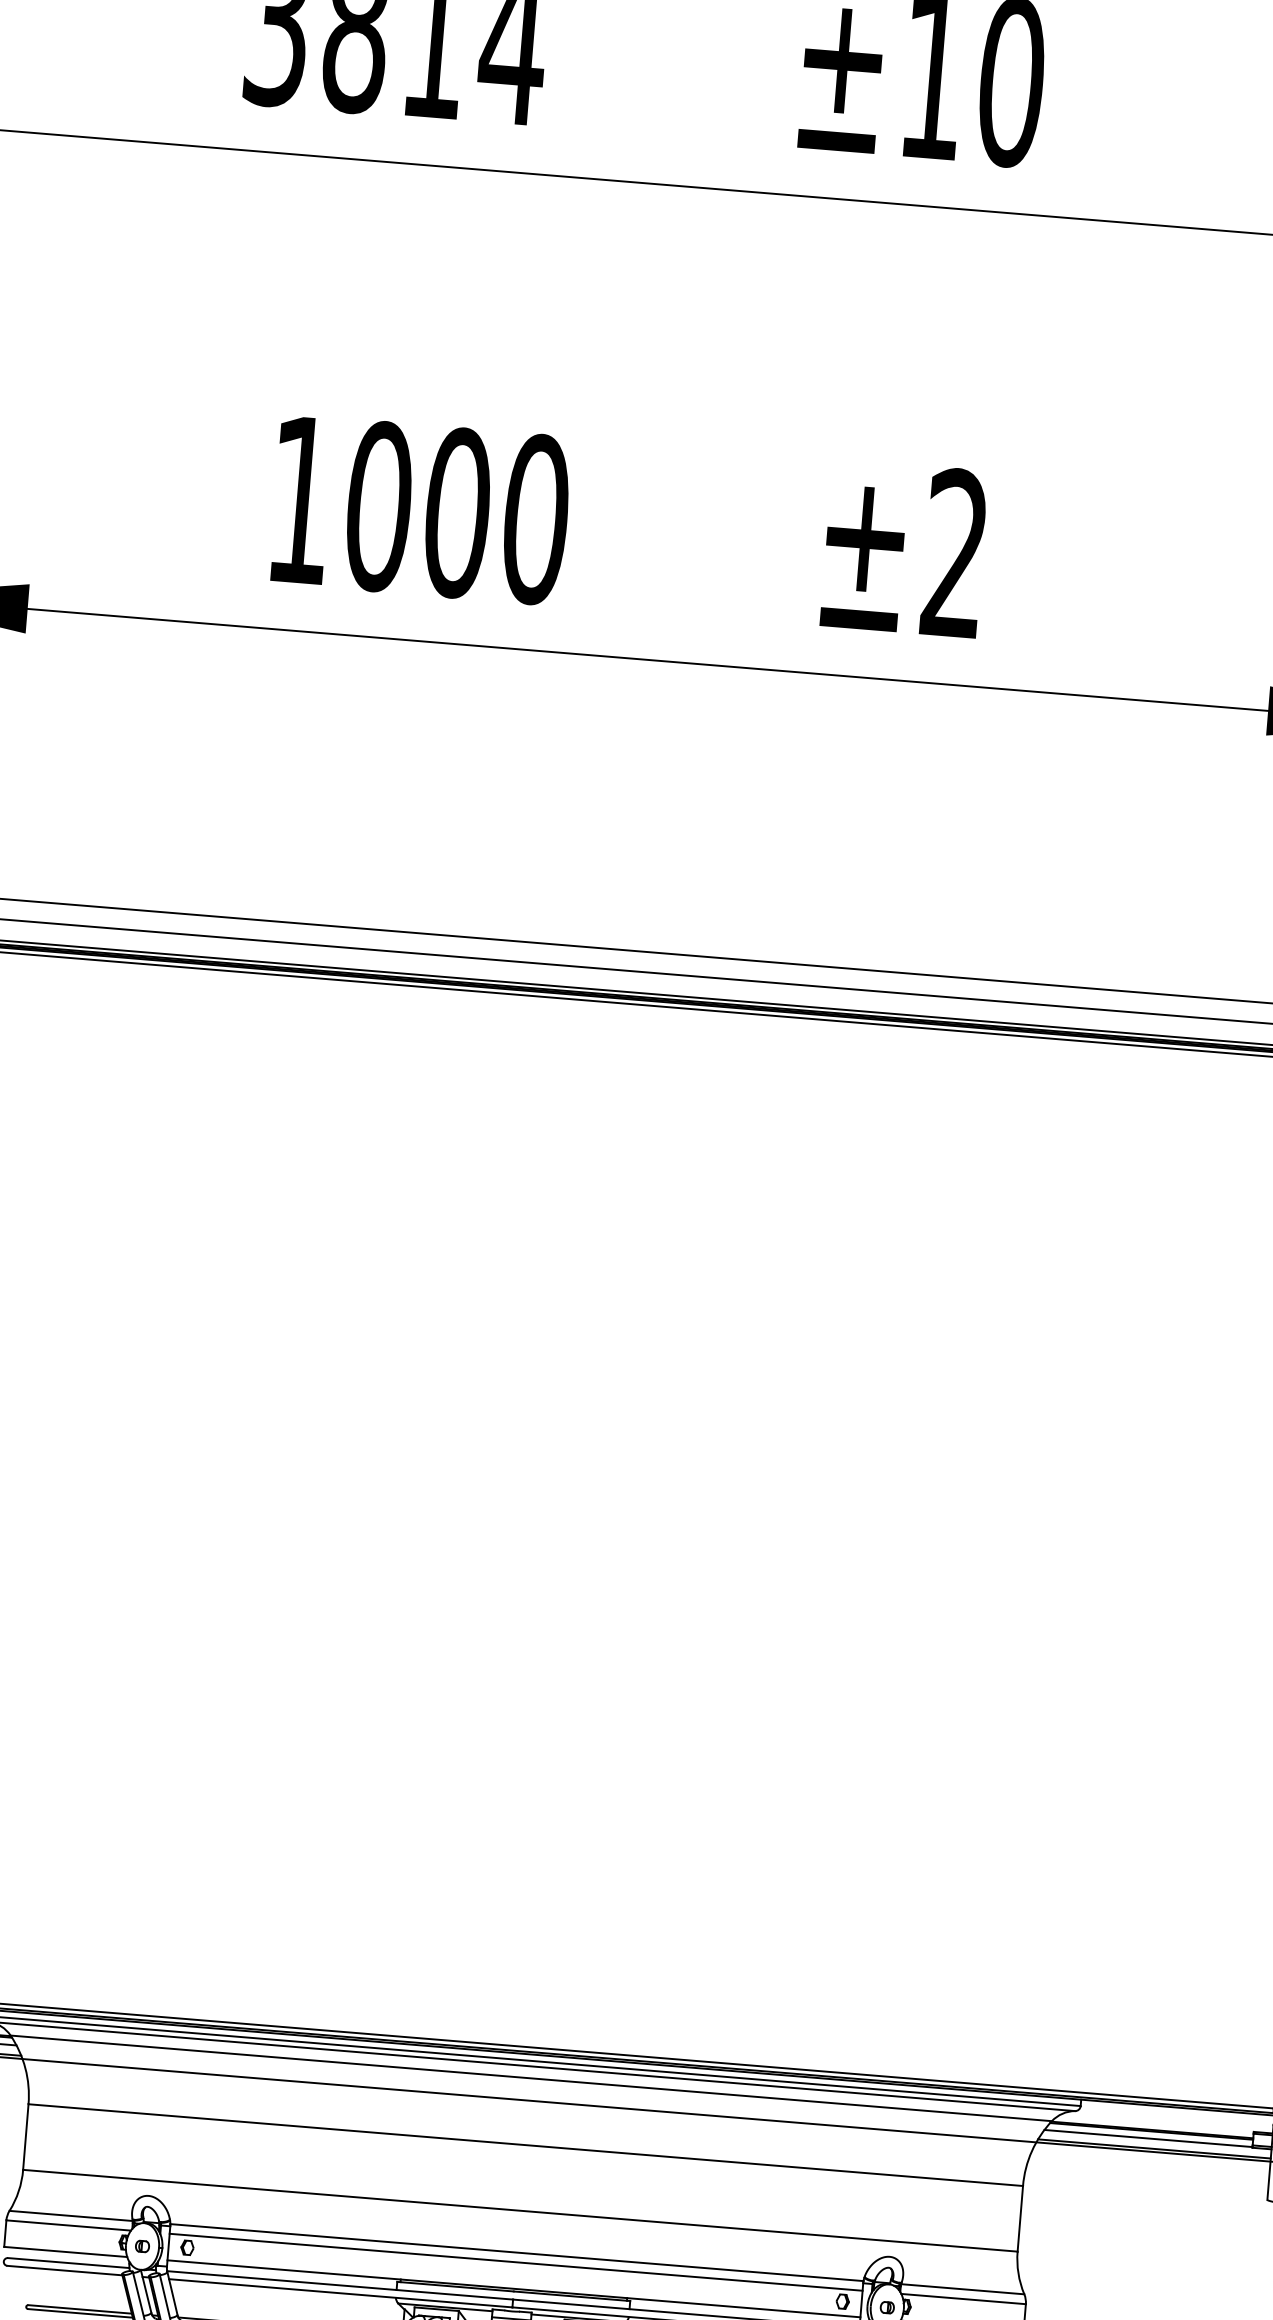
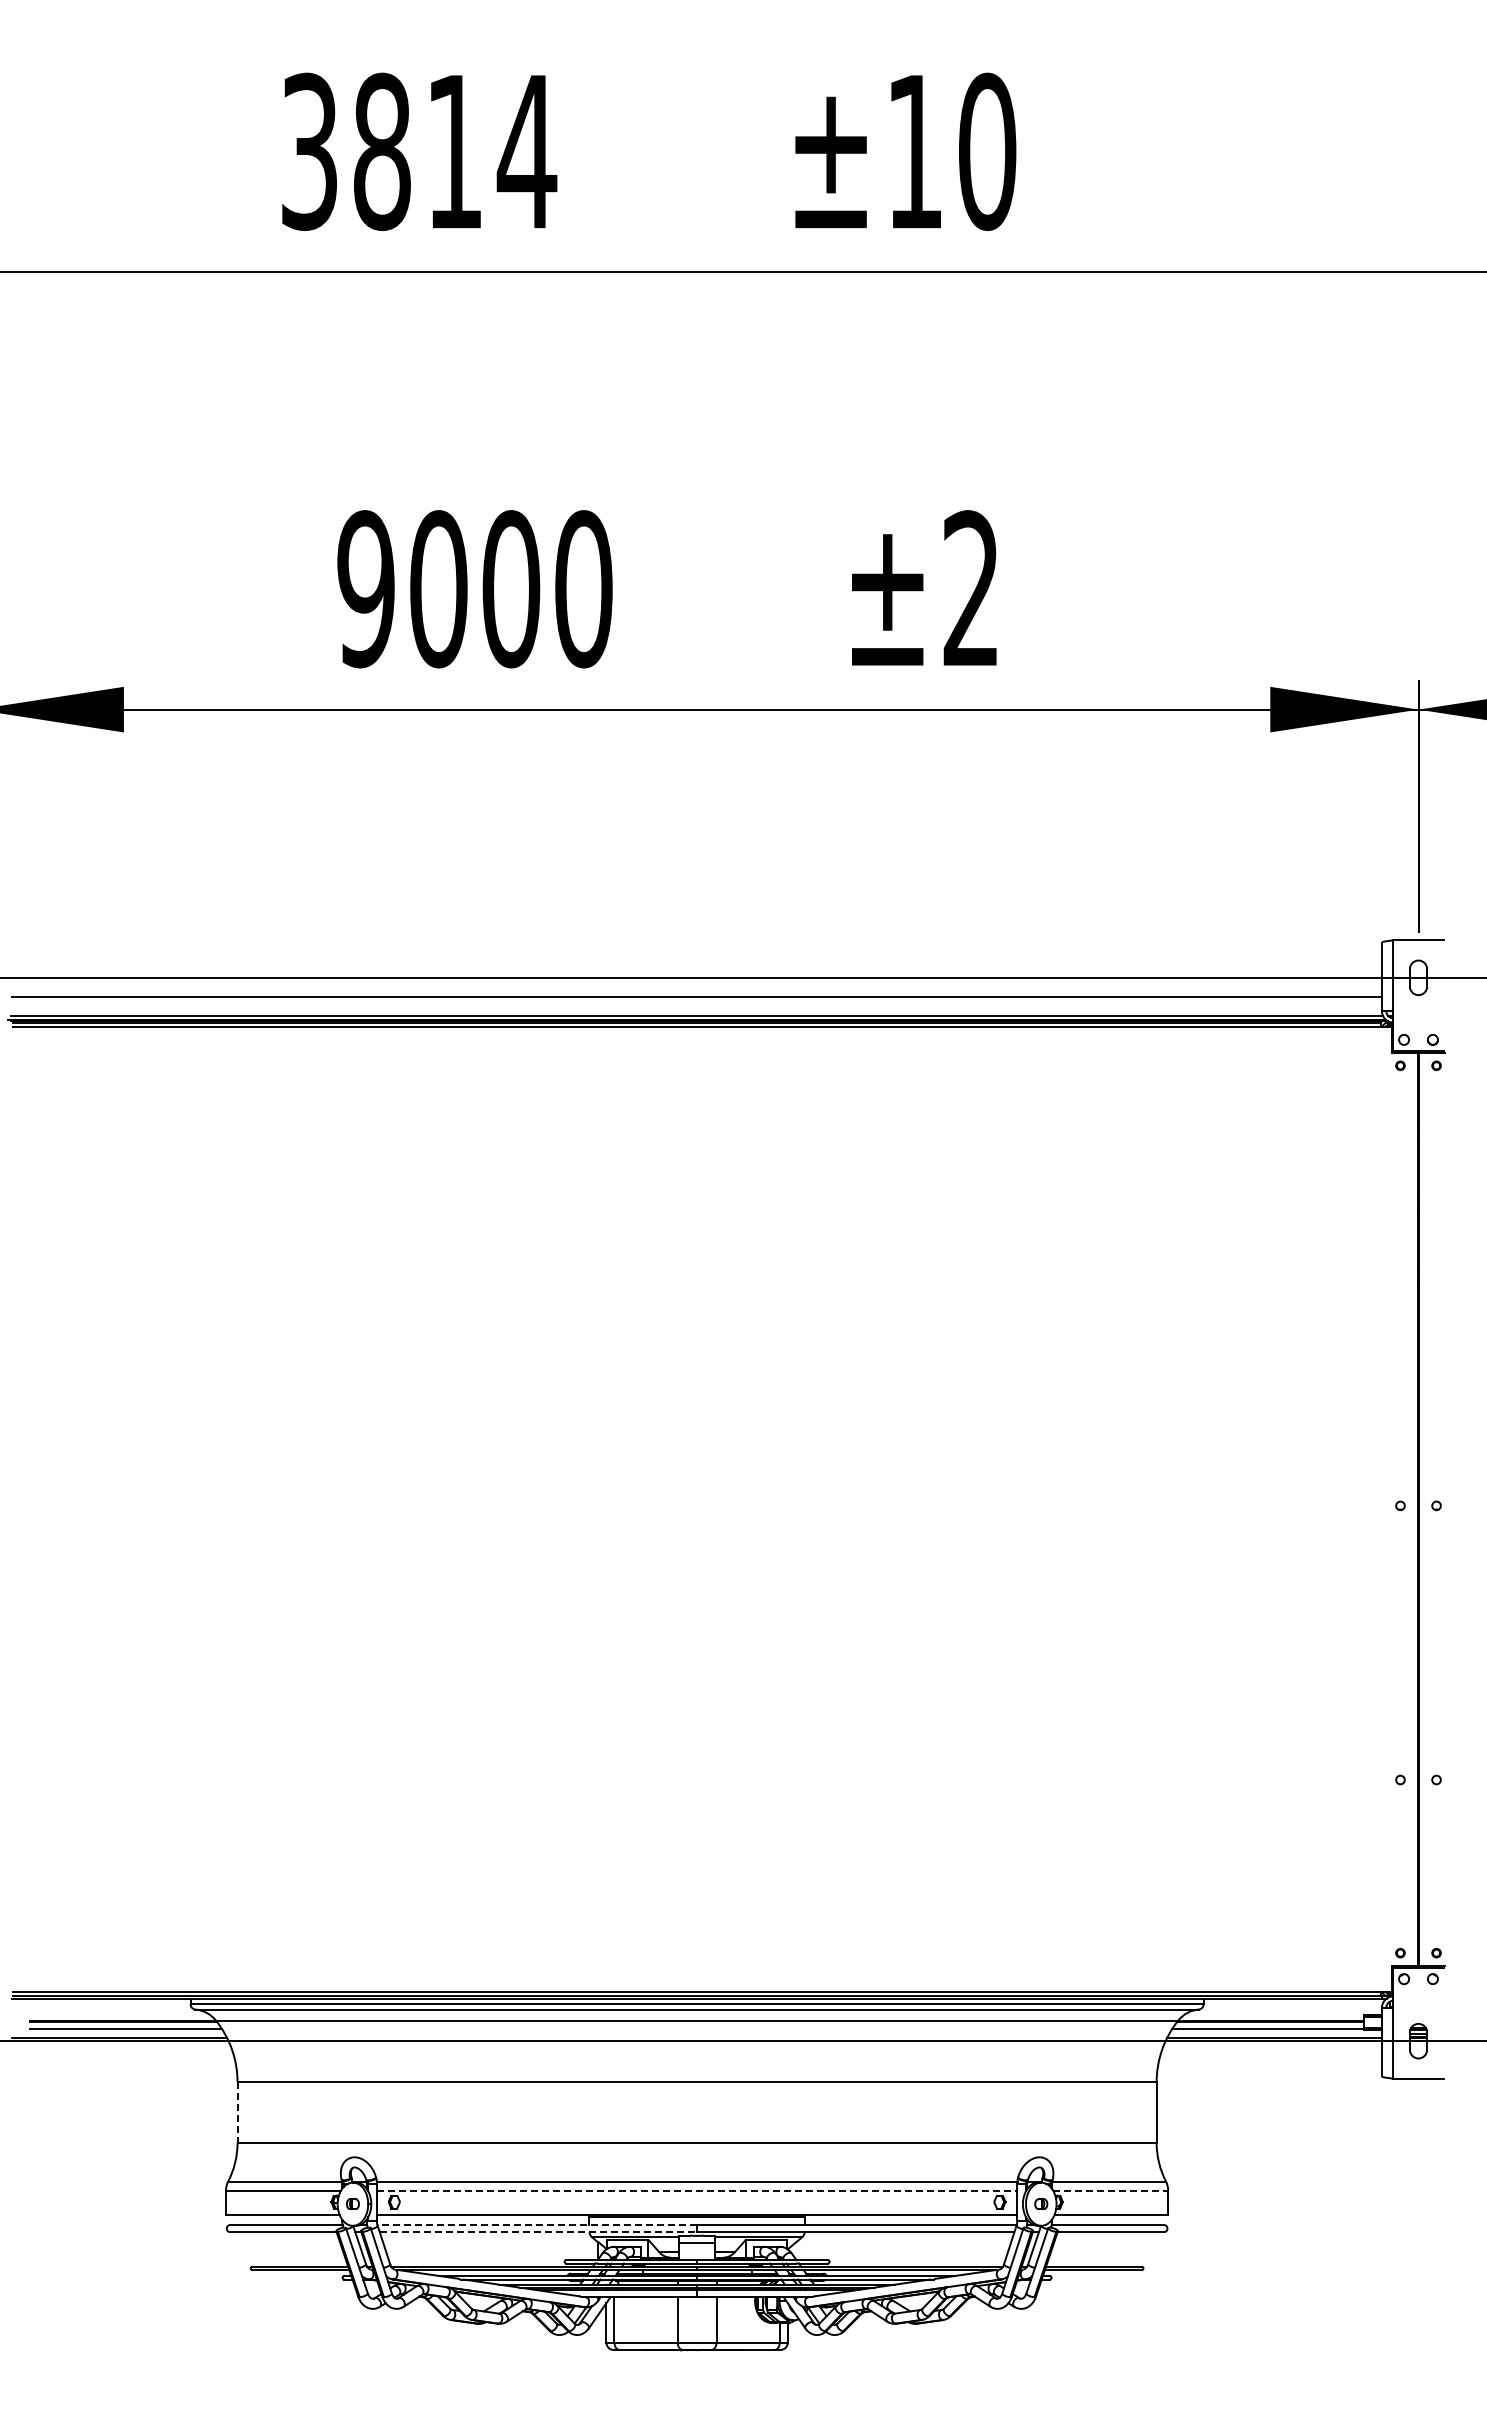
text: (299, 500) -> (365, 589), 1000 -> 9000
line: (25, 2138) -> (237, 2113), solid -> dashed
line: (516, 2262) -> (697, 2190), solid -> dashed
line: (340, 2284) -> (537, 2224), solid -> dashed
line: (340, 2293) -> (538, 2232), solid -> dashed
line: (963, 2299) -> (1110, 2190), solid -> dashed

